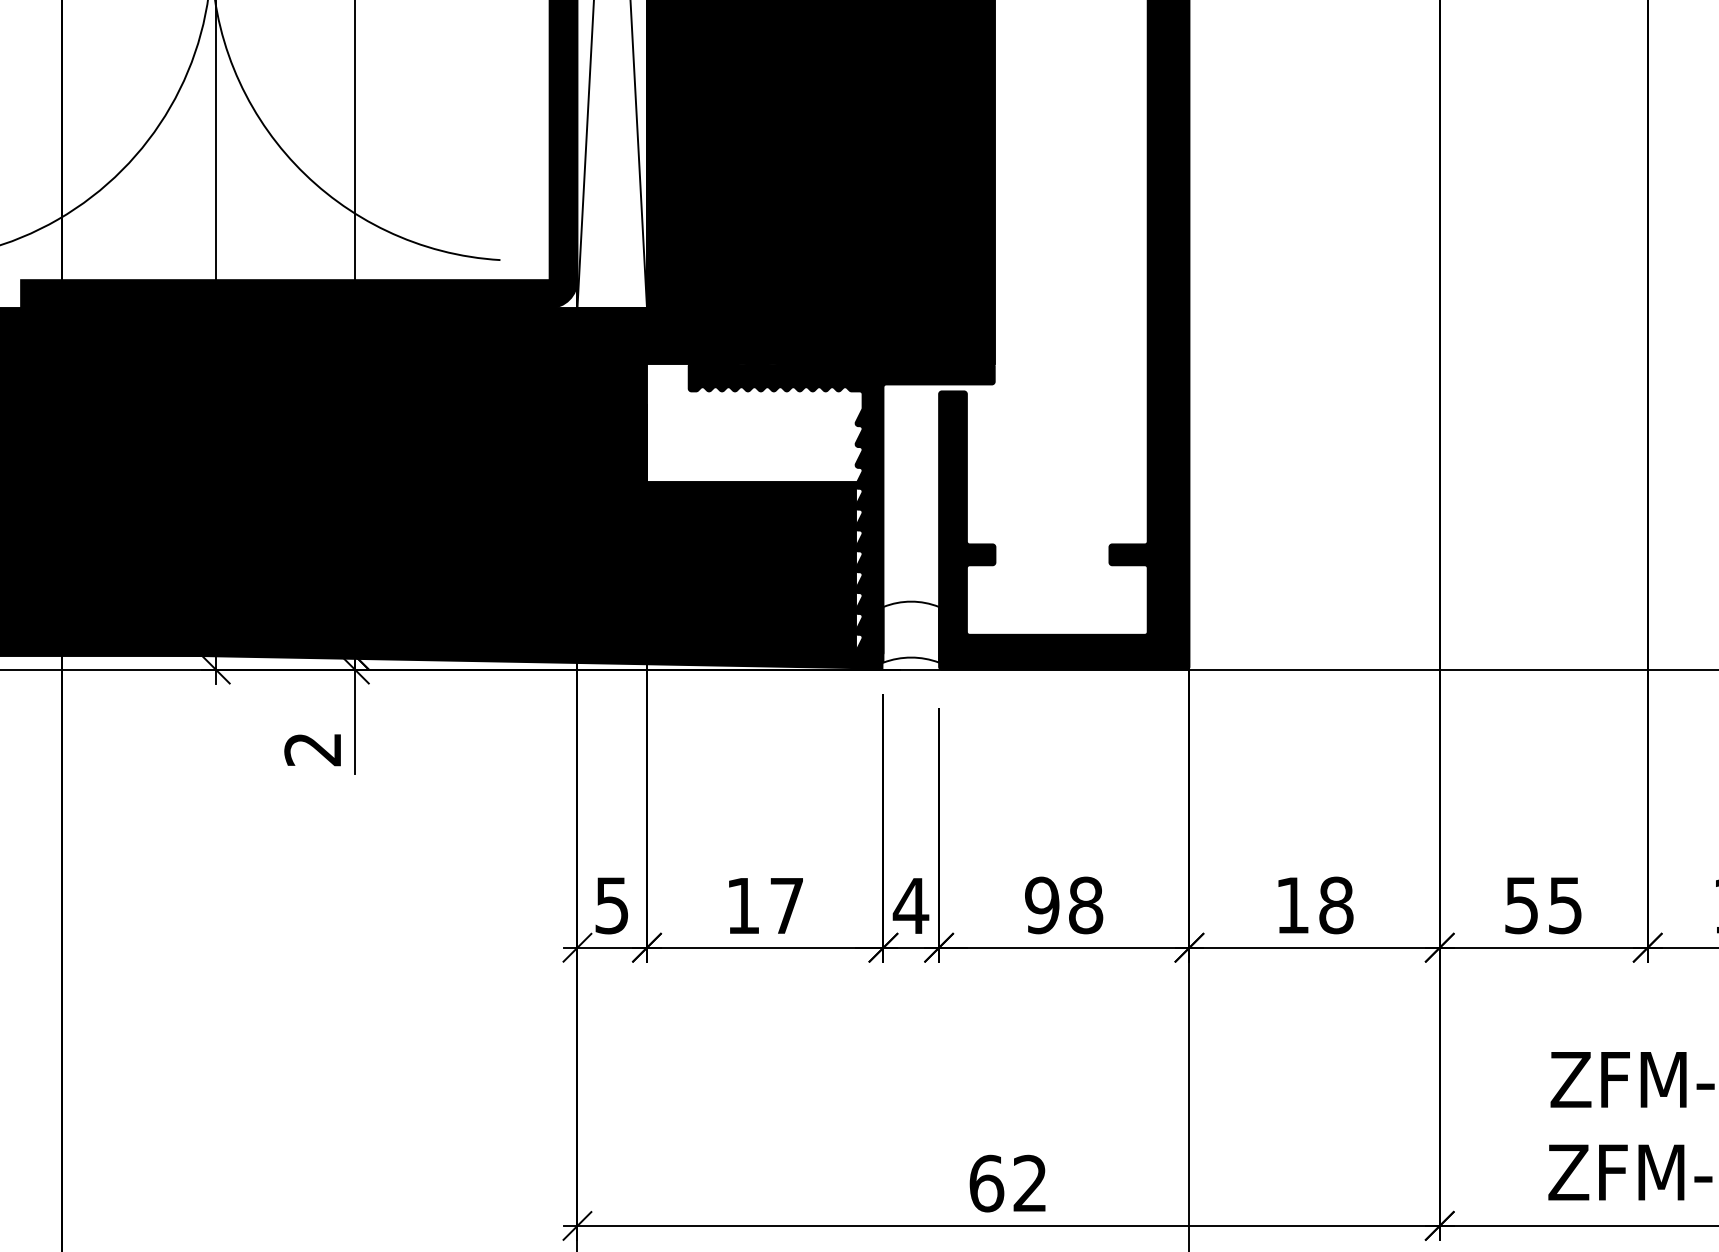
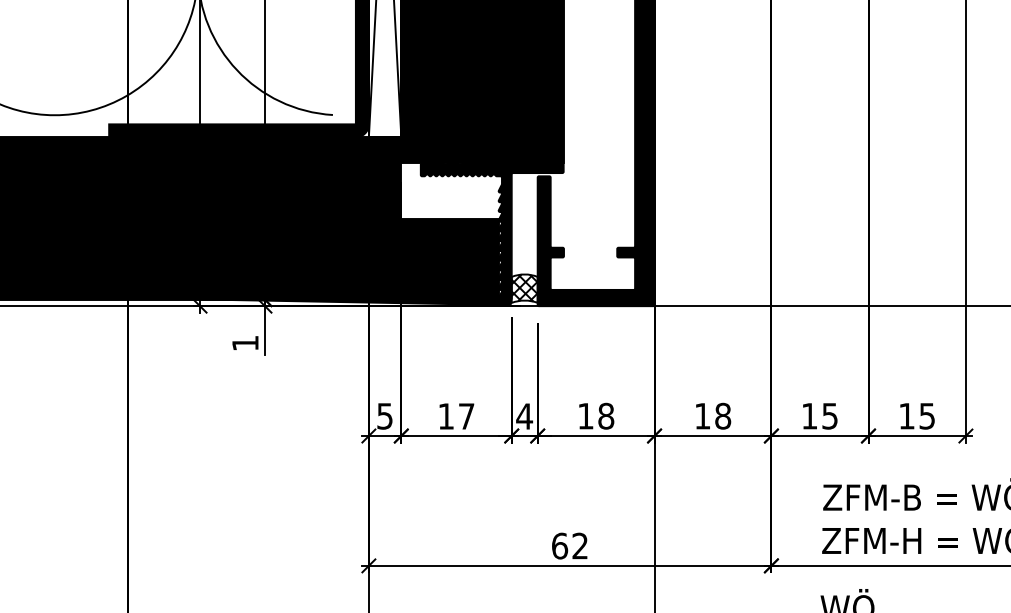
hatch: (910, 629) -> (524, 287), added
text: (313, 749) -> (245, 343), 2 -> 1
text: (1041, 903) -> (585, 415), 98 -> 18
text: (1521, 905) -> (809, 416), 55 -> 15

